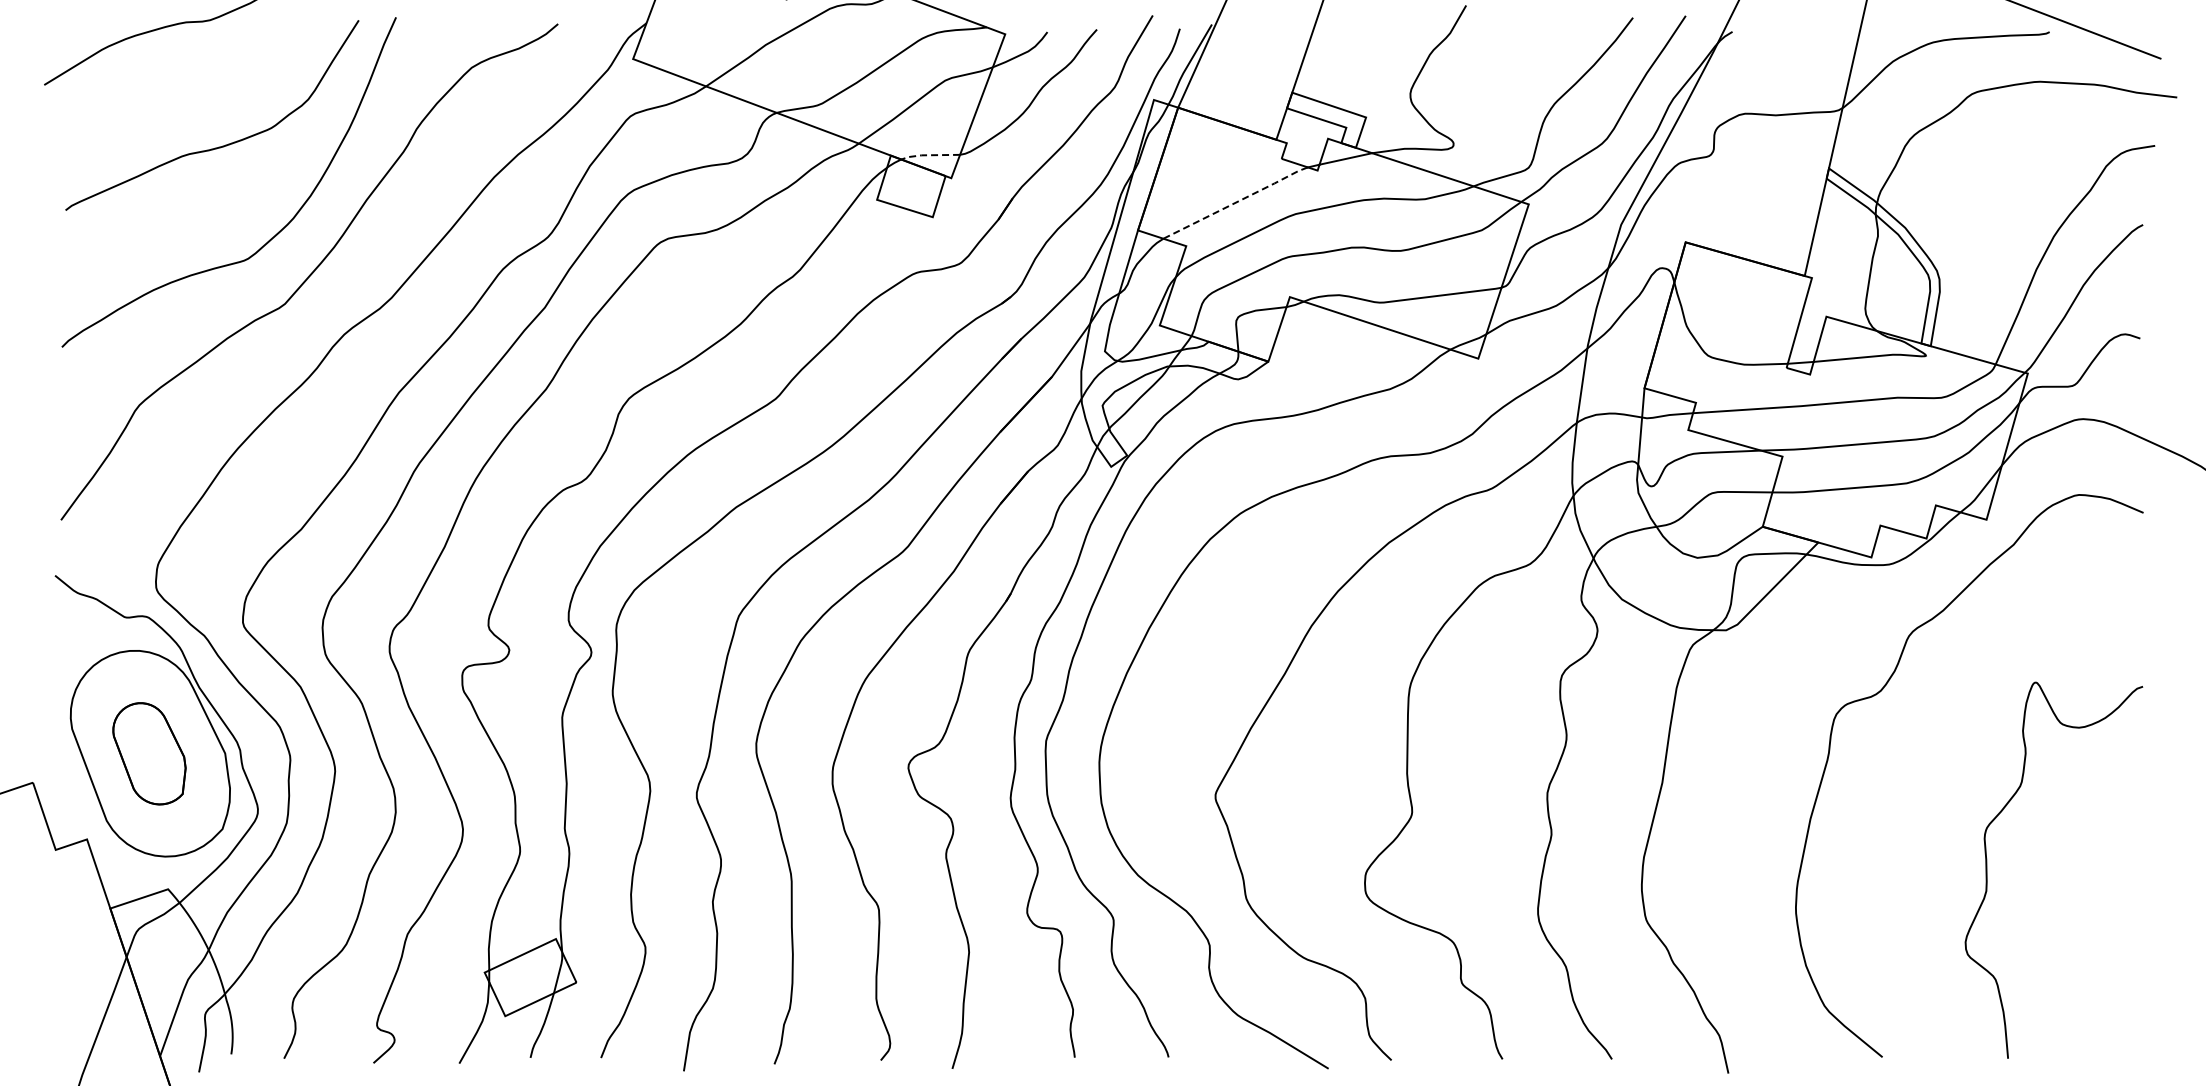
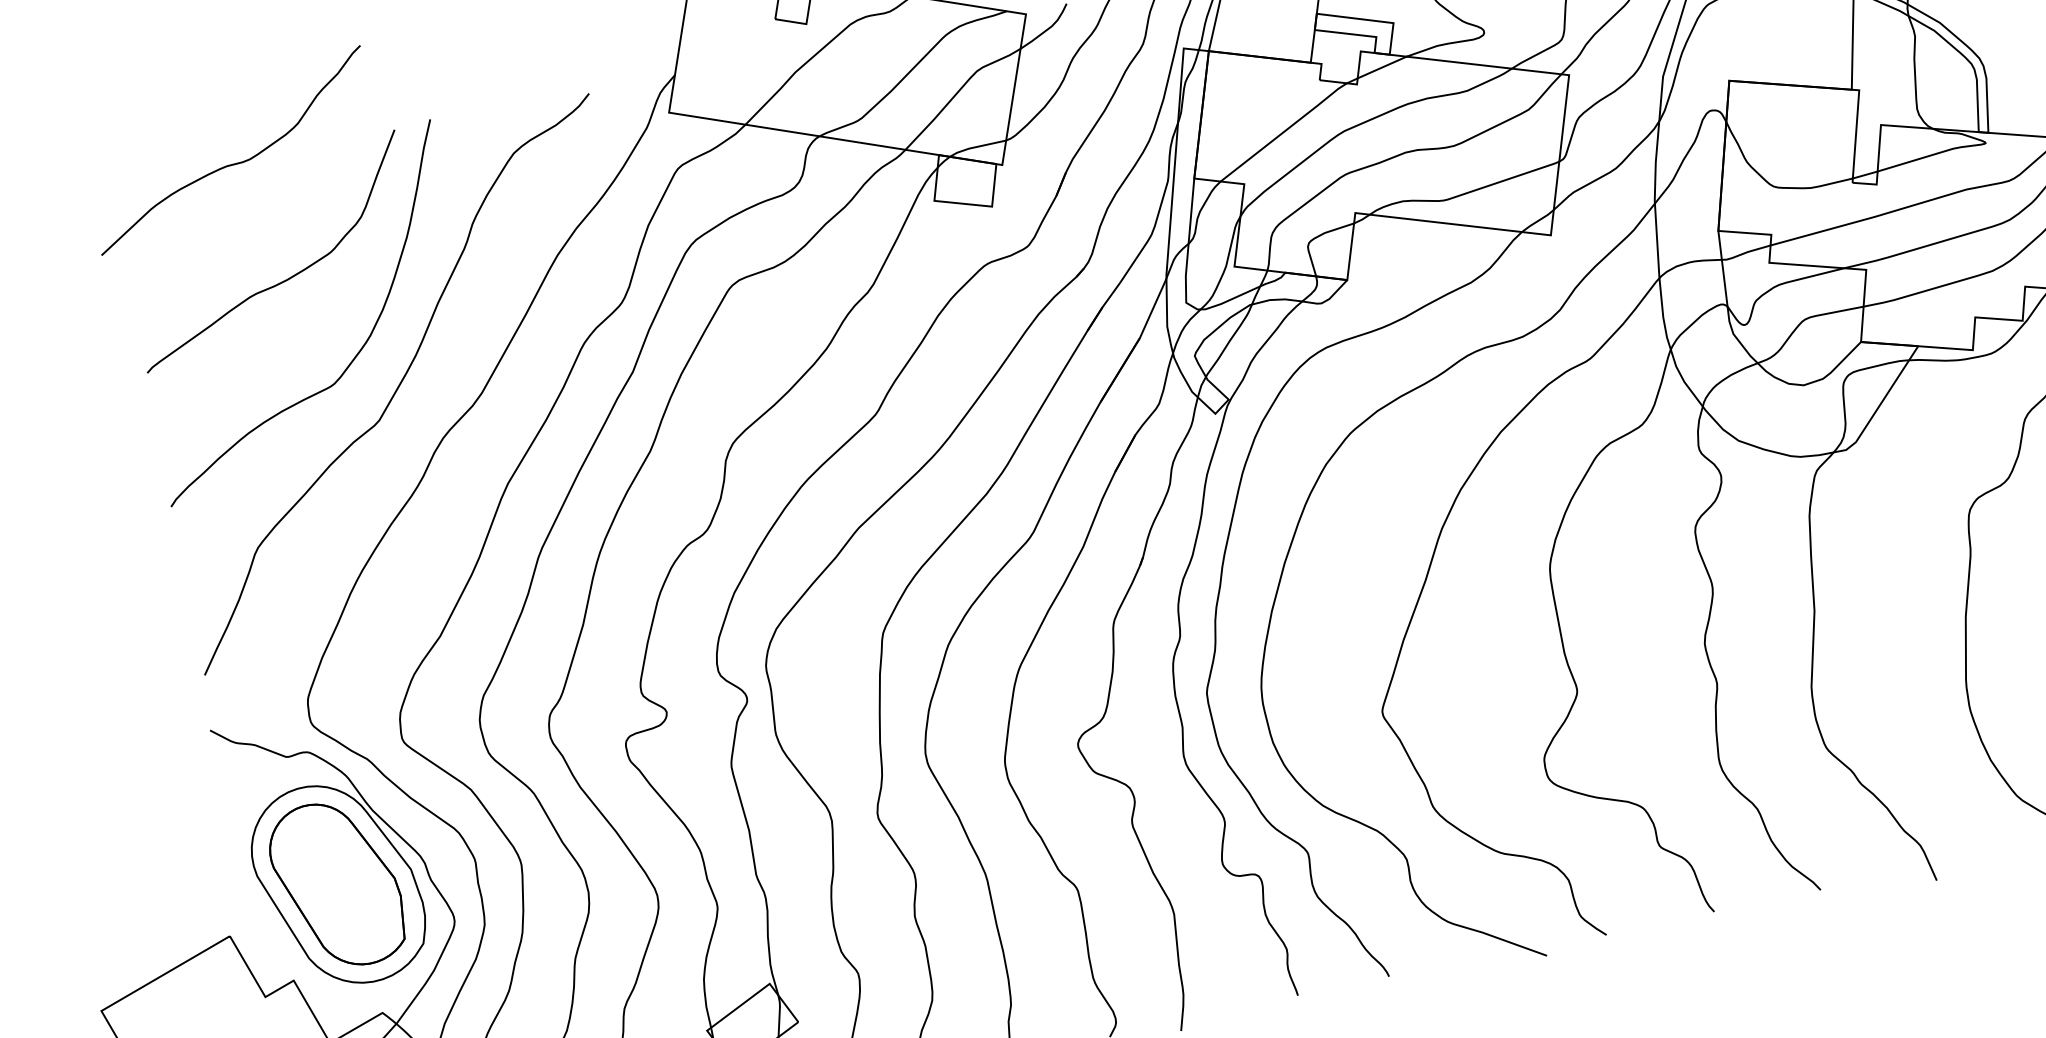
line: (928, 155) -> (975, 147), dashed -> solid
line: (1236, 202) -> (1284, 131), dashed -> solid
part: (149, 753) -> (337, 884), size x1.67

